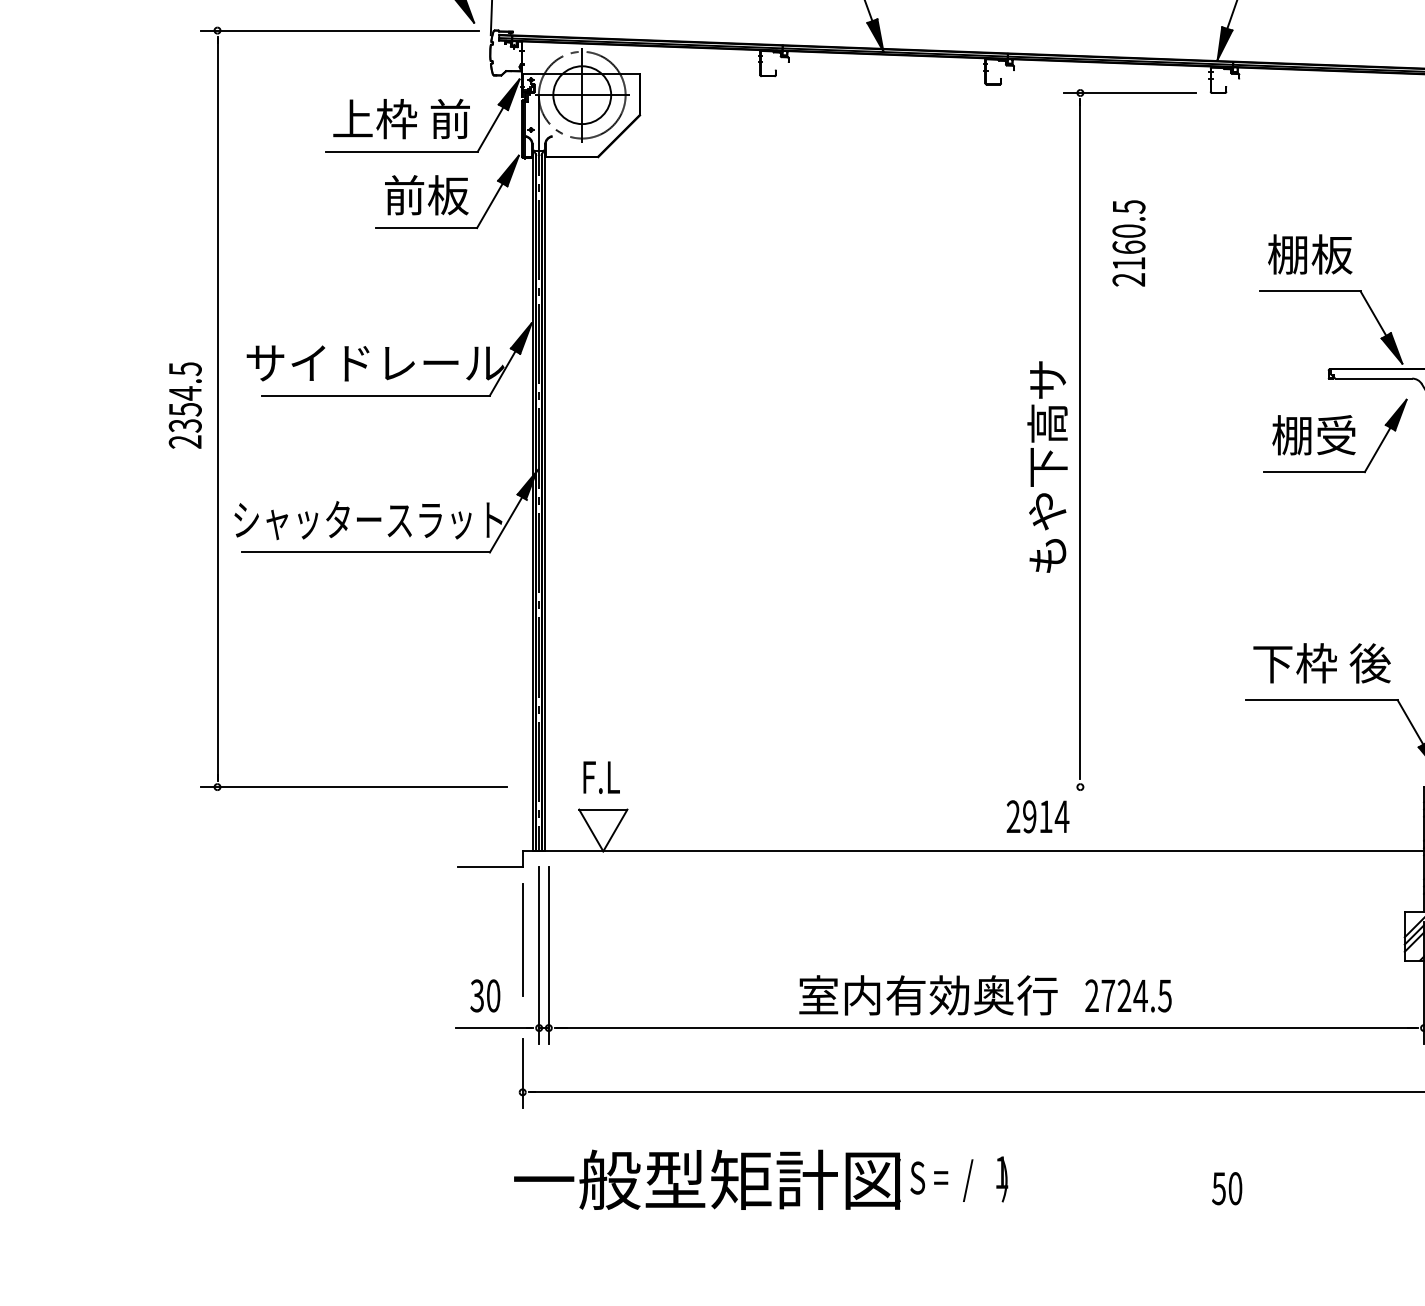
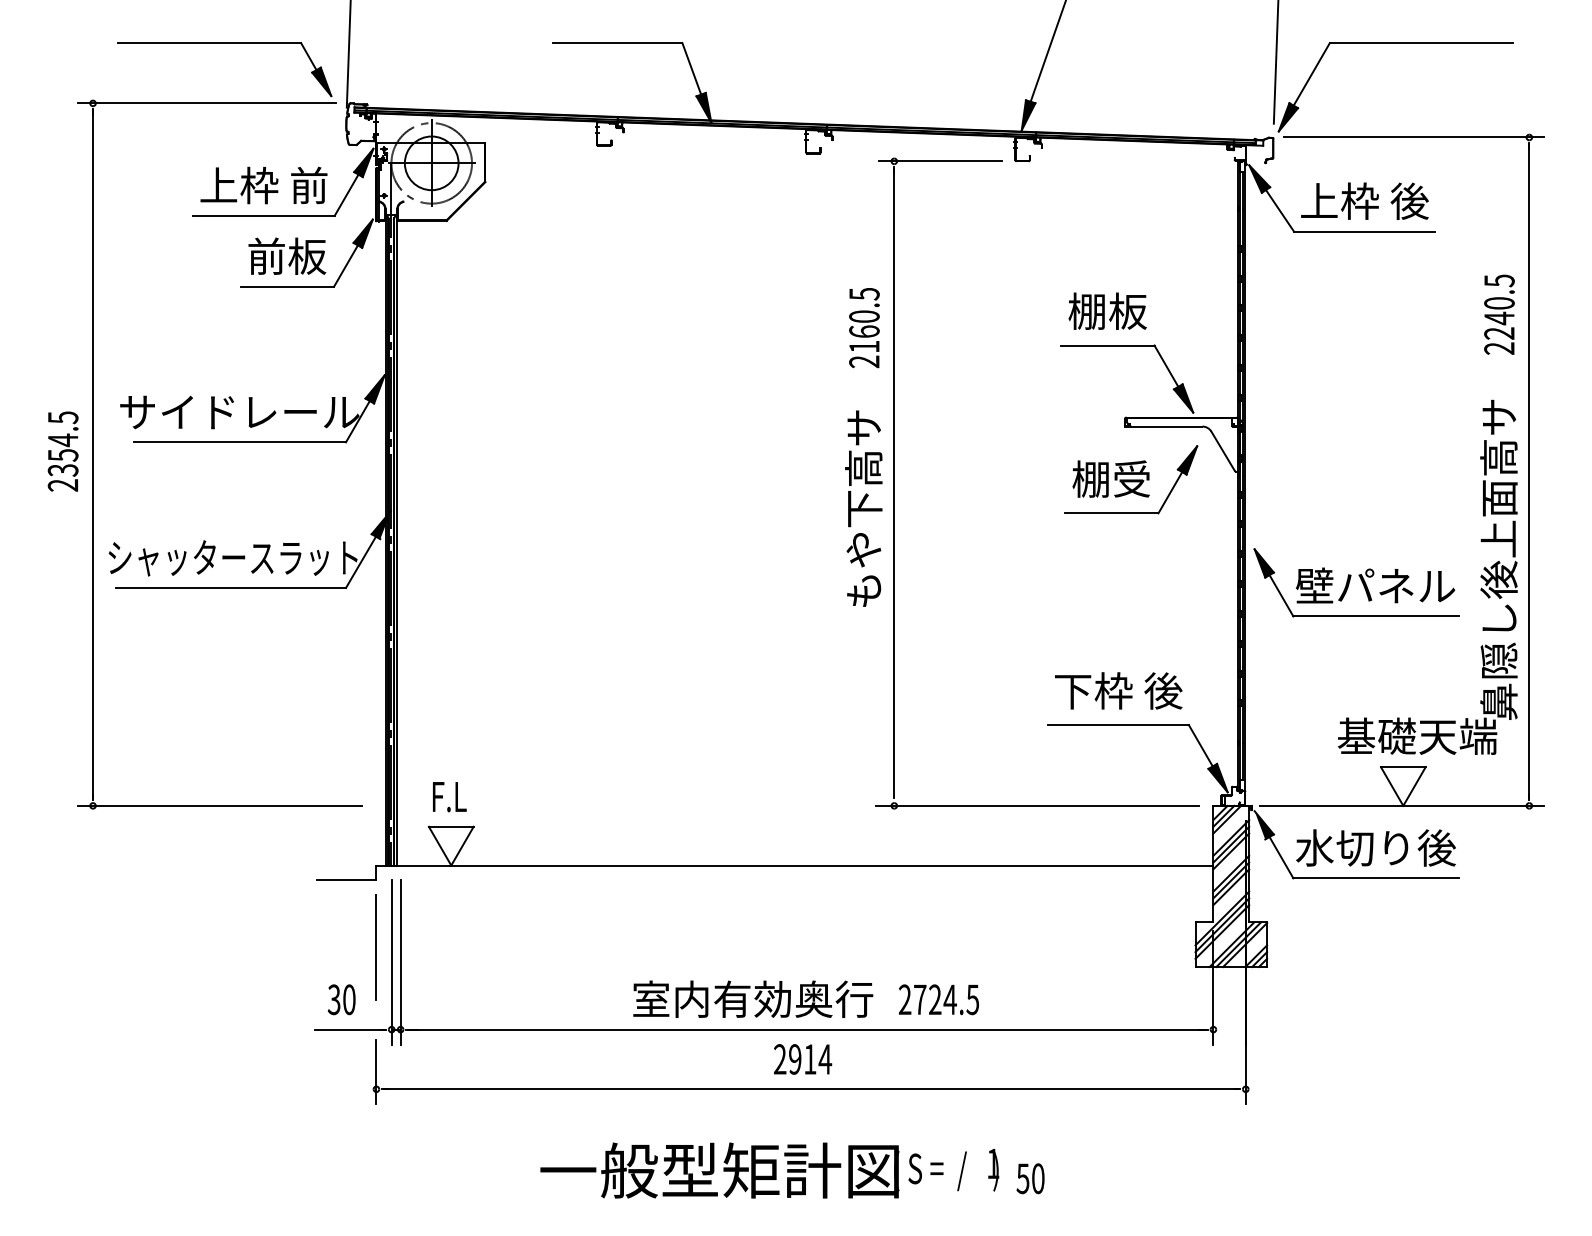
text: (1129, 243) -> (864, 328), moved
line: (1233, 786) -> (1036, 805), added
text: (1038, 816) -> (803, 1059), moved
text: (760, 1179) -> (769, 1170), moved

